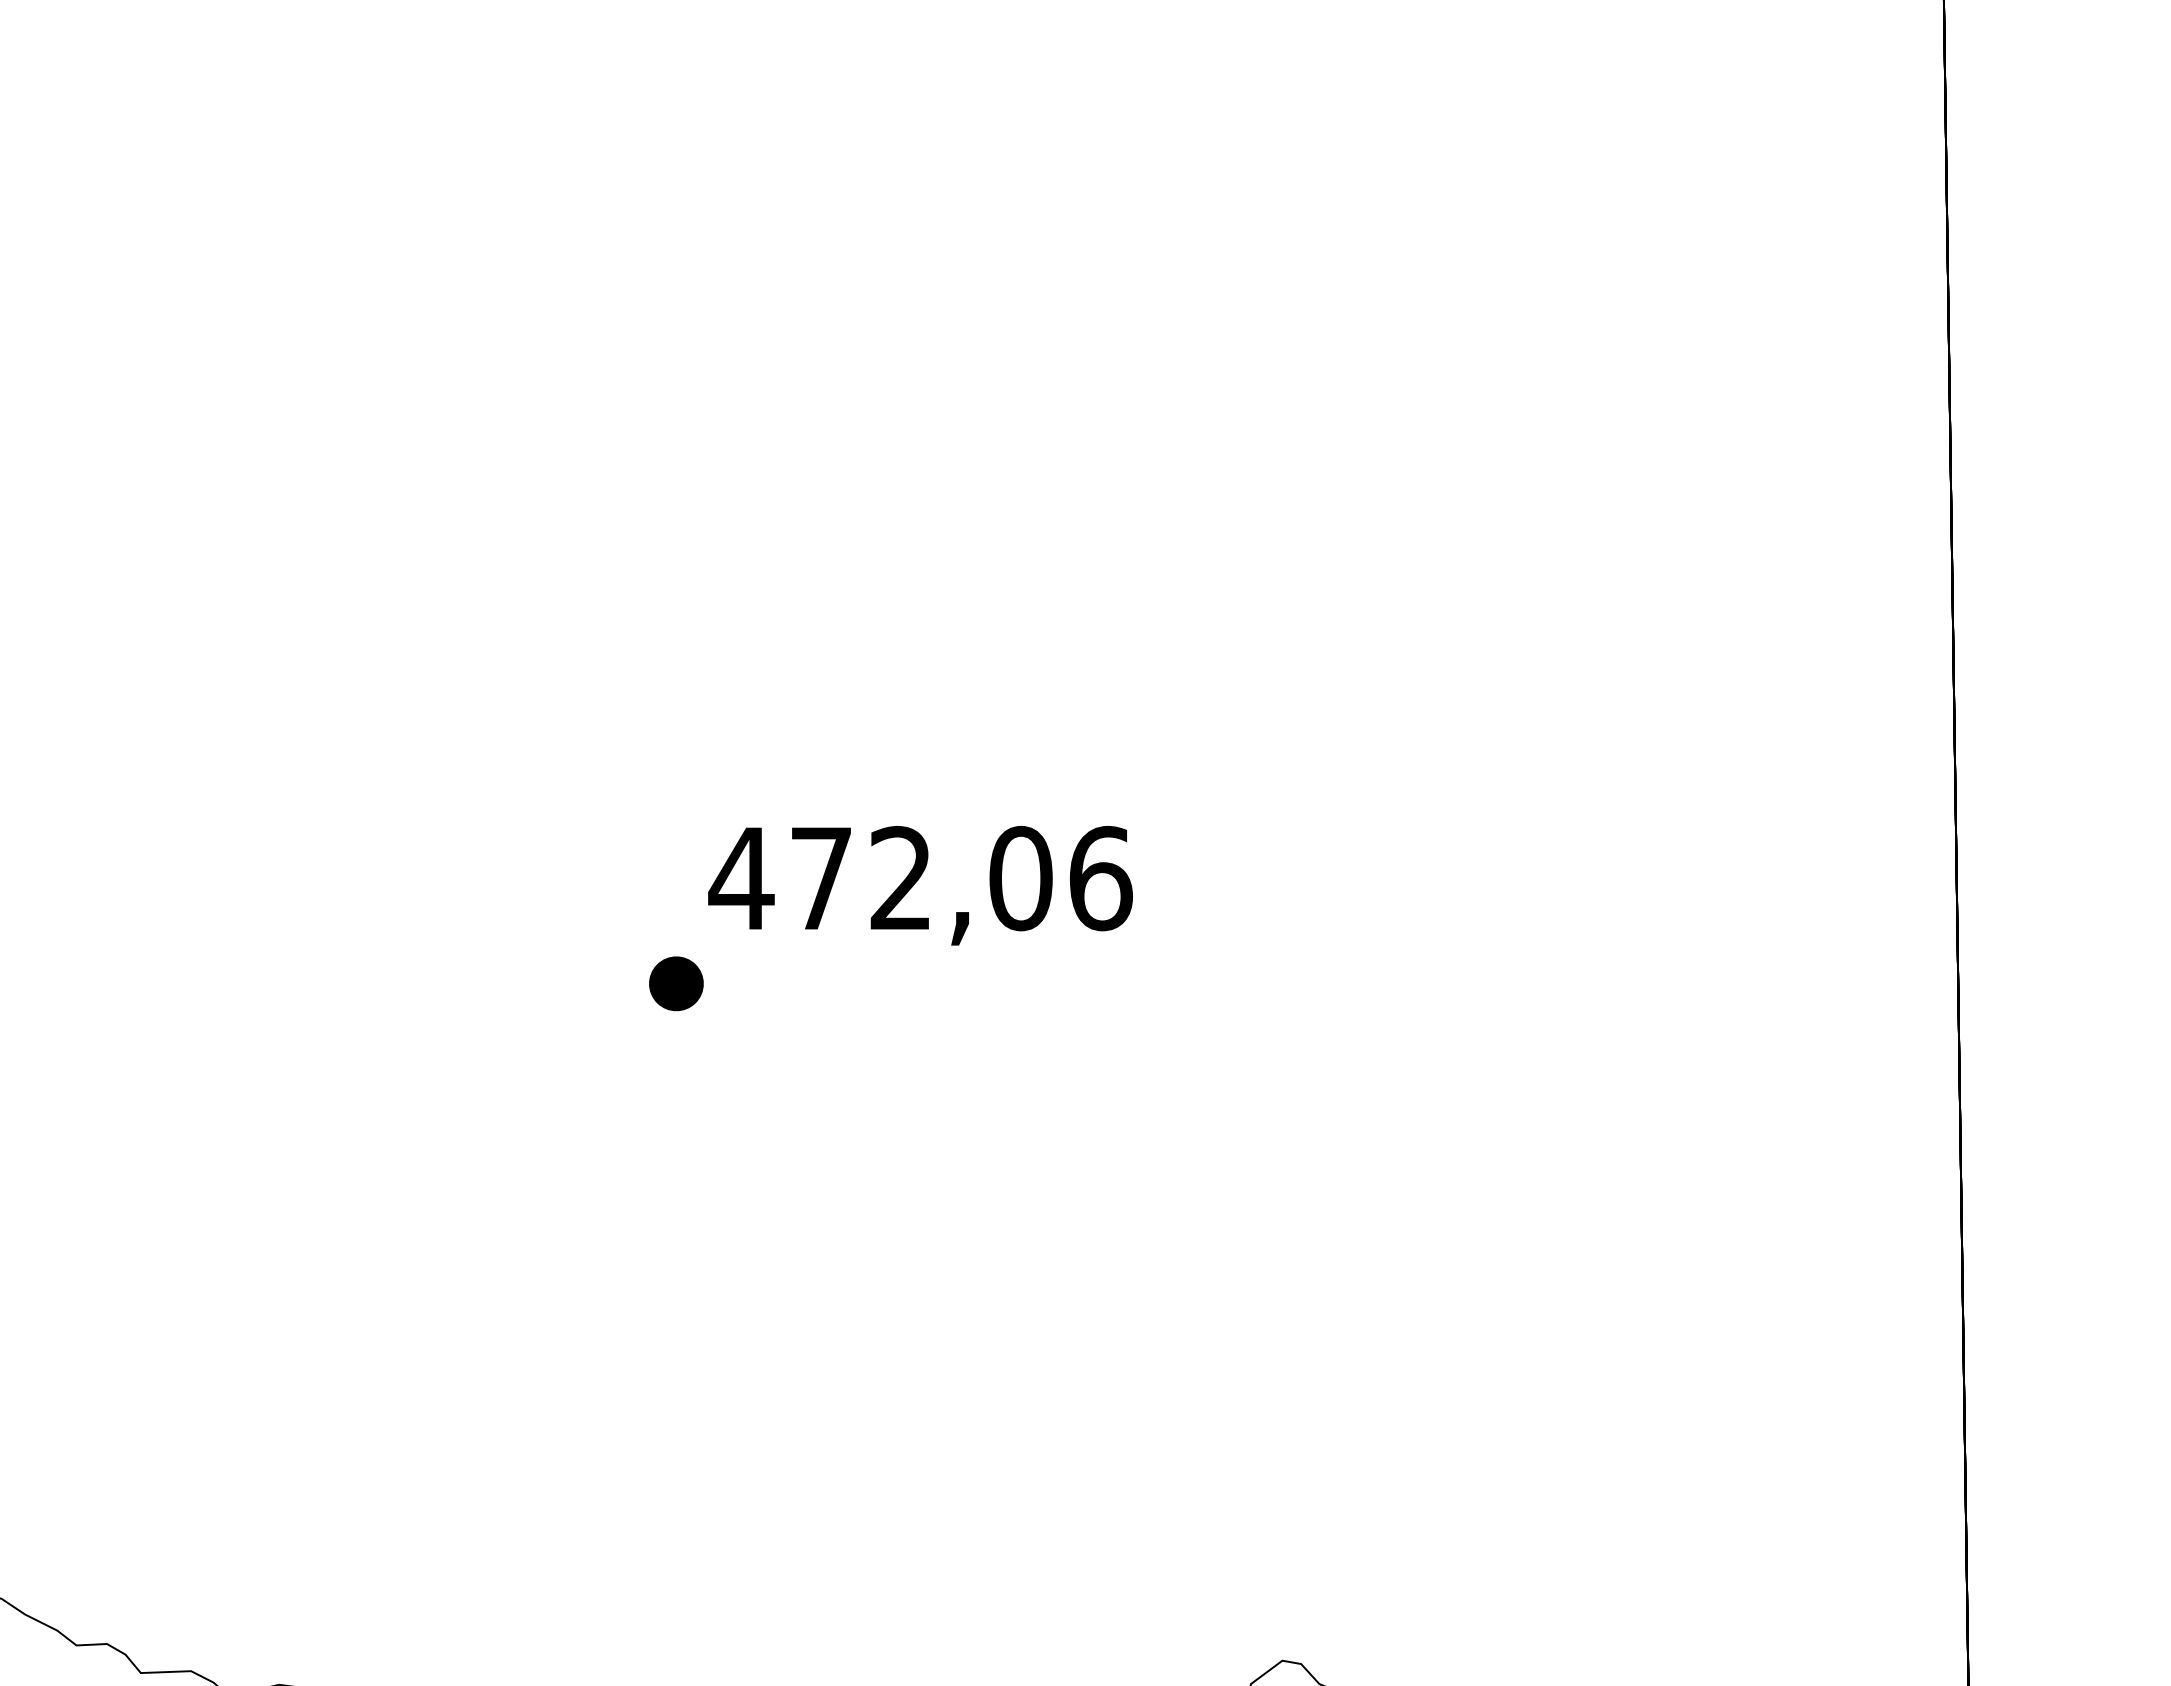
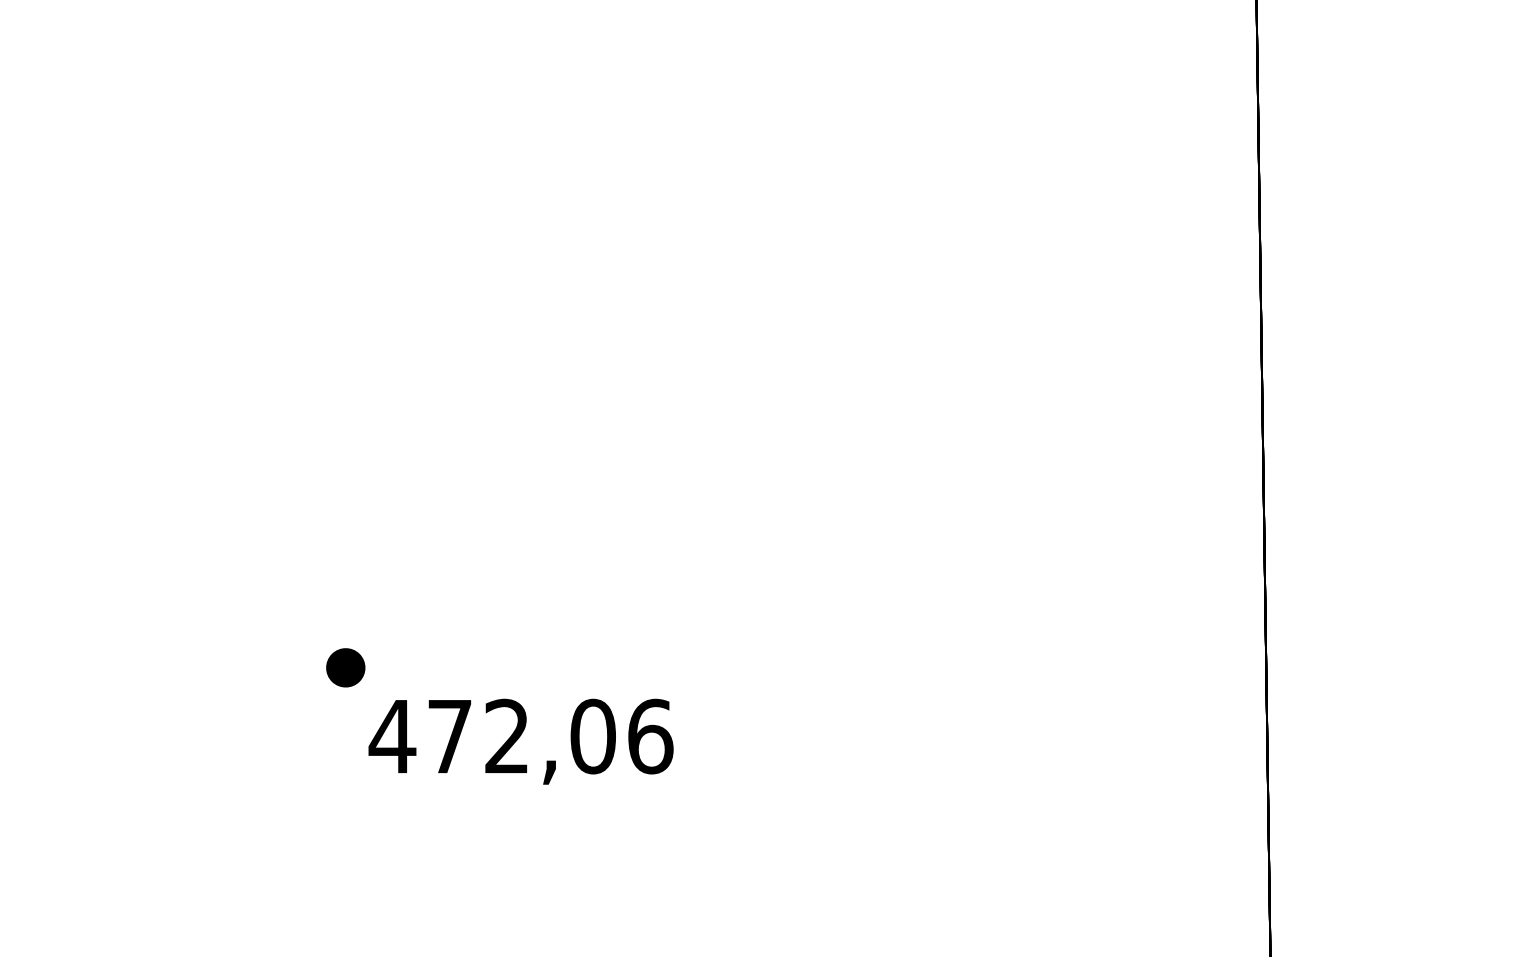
text: (920, 885) -> (521, 741), moved

